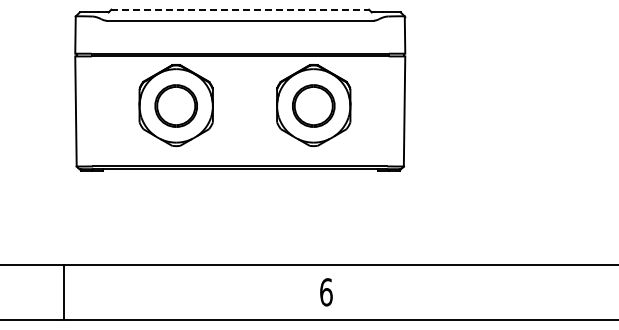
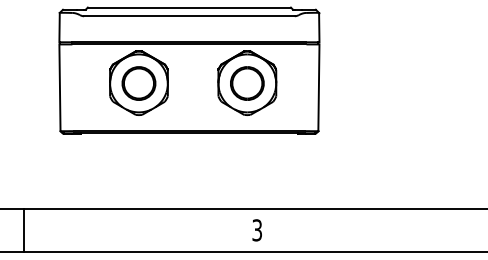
line: (240, 9) -> (189, 7), dashed -> solid
line: (64, 292) -> (24, 230), moved
text: (326, 292) -> (257, 230), 6 -> 3

